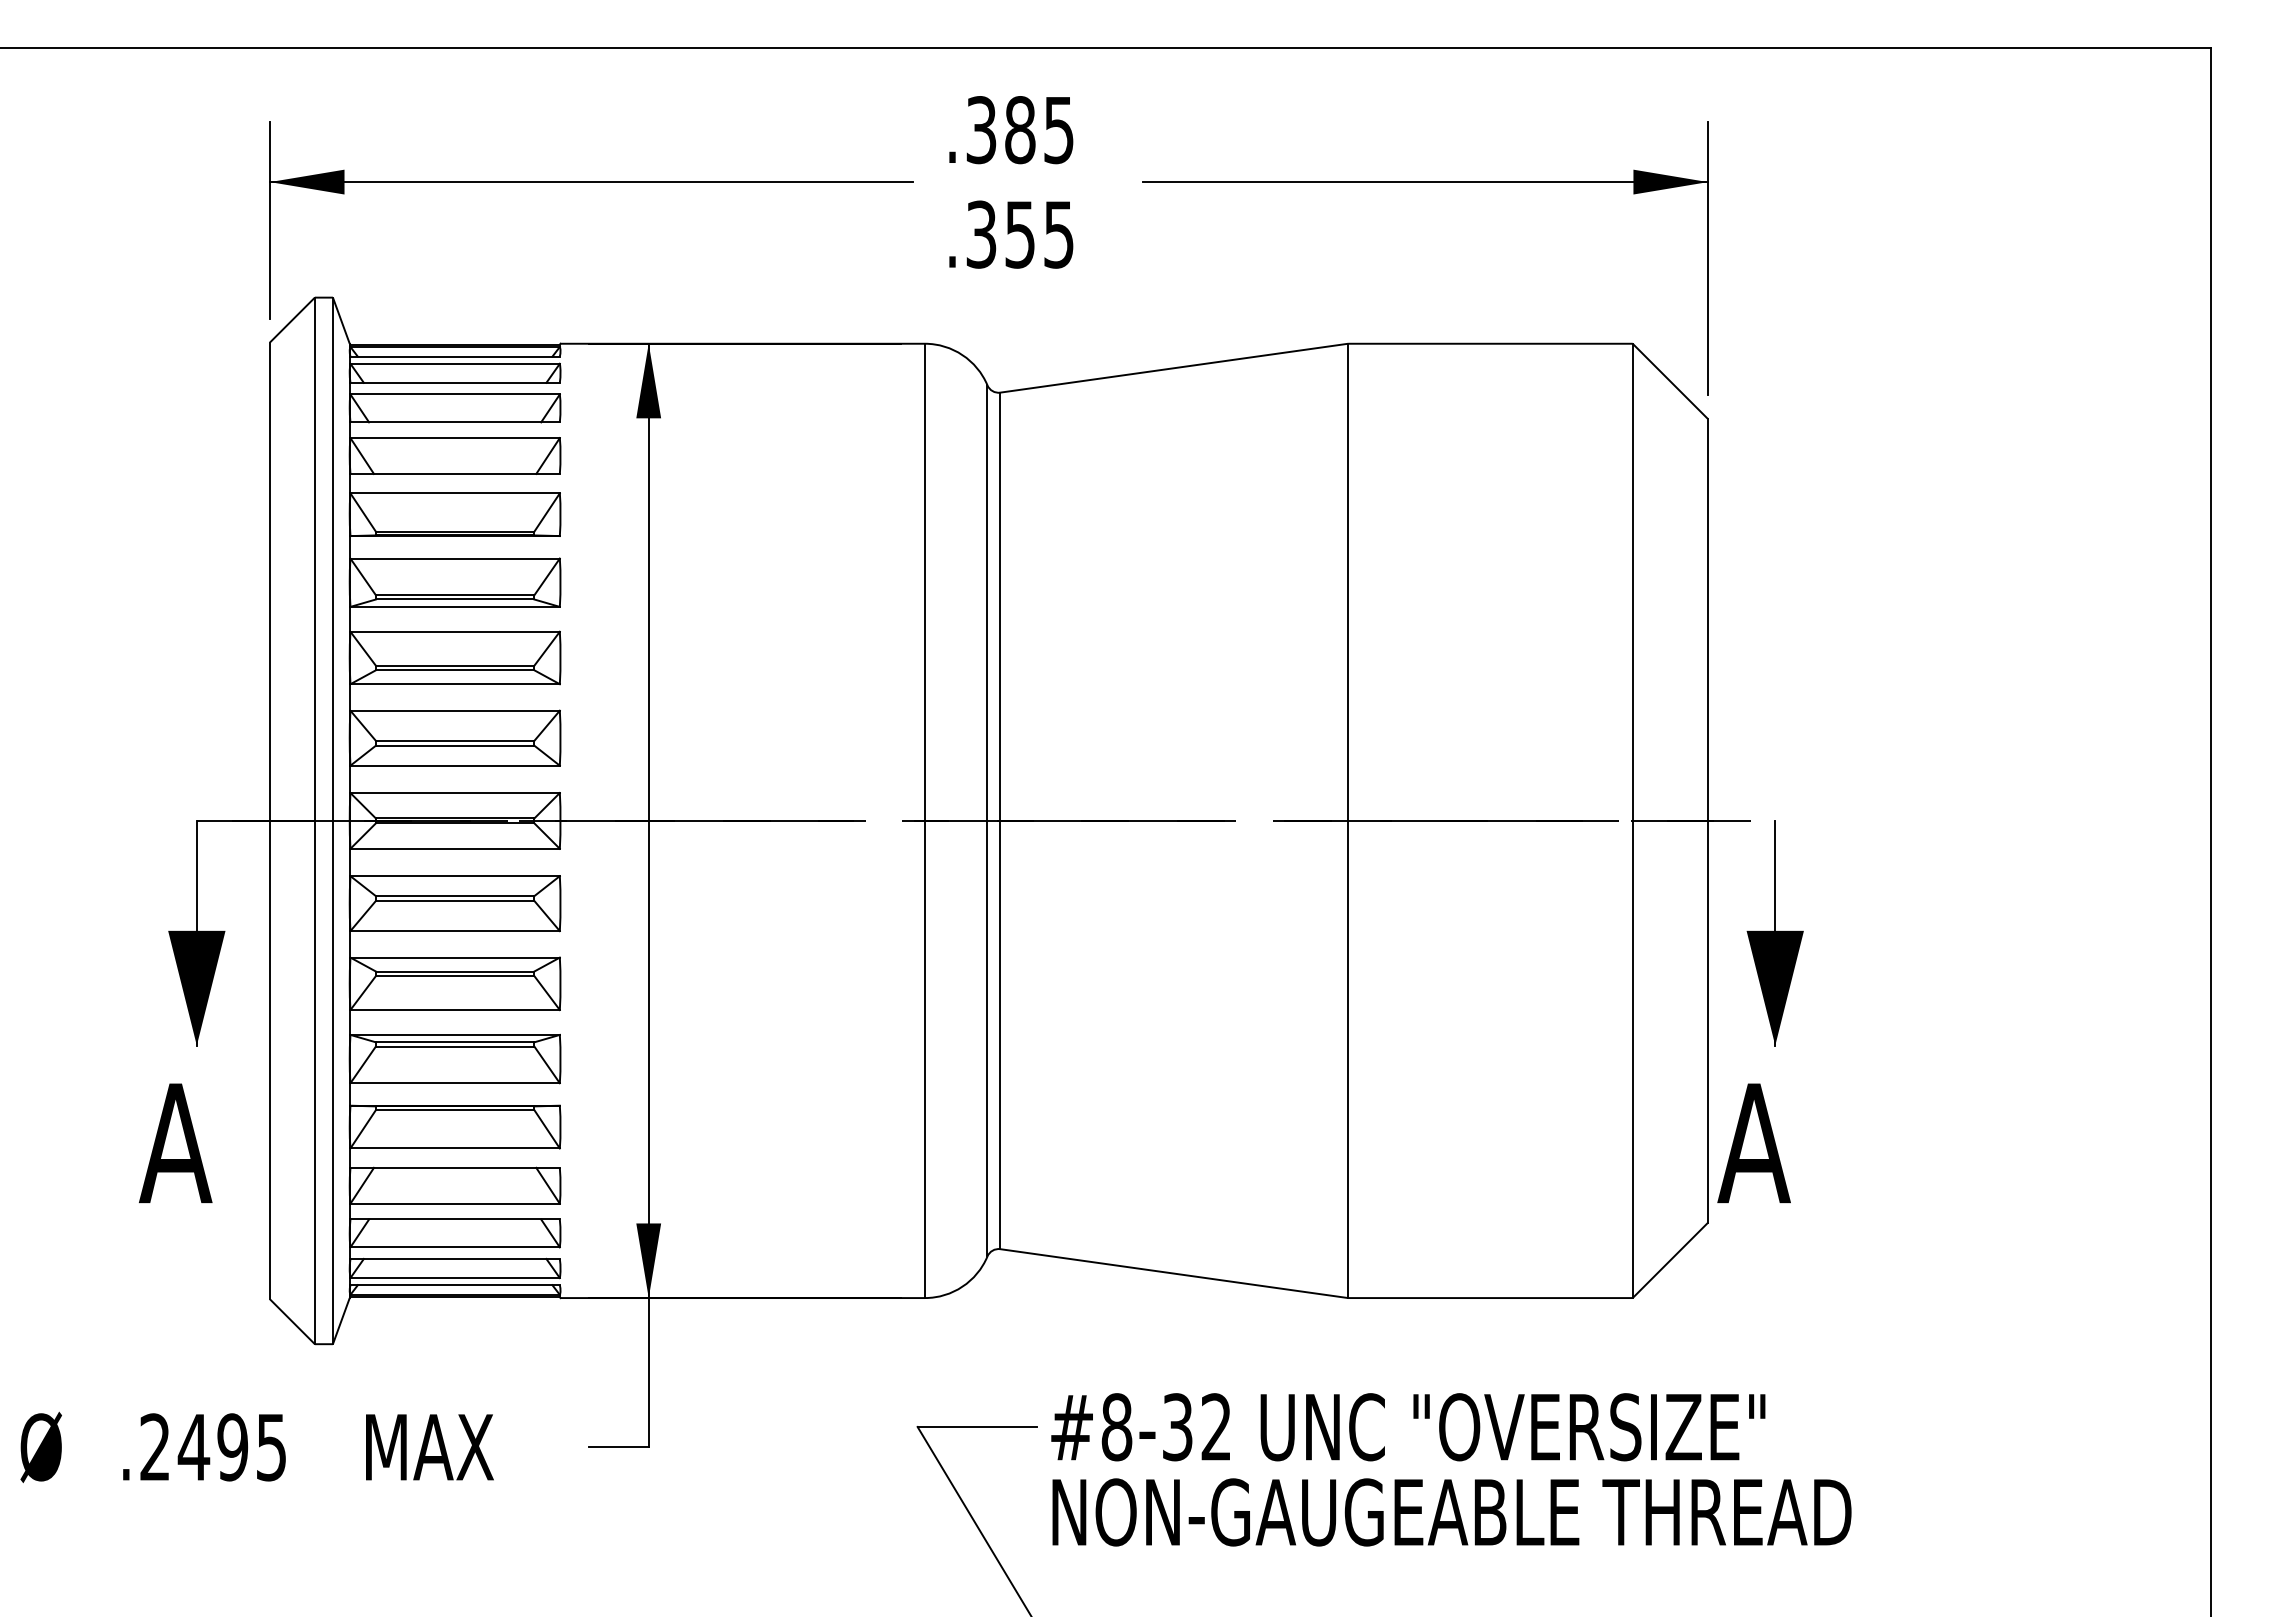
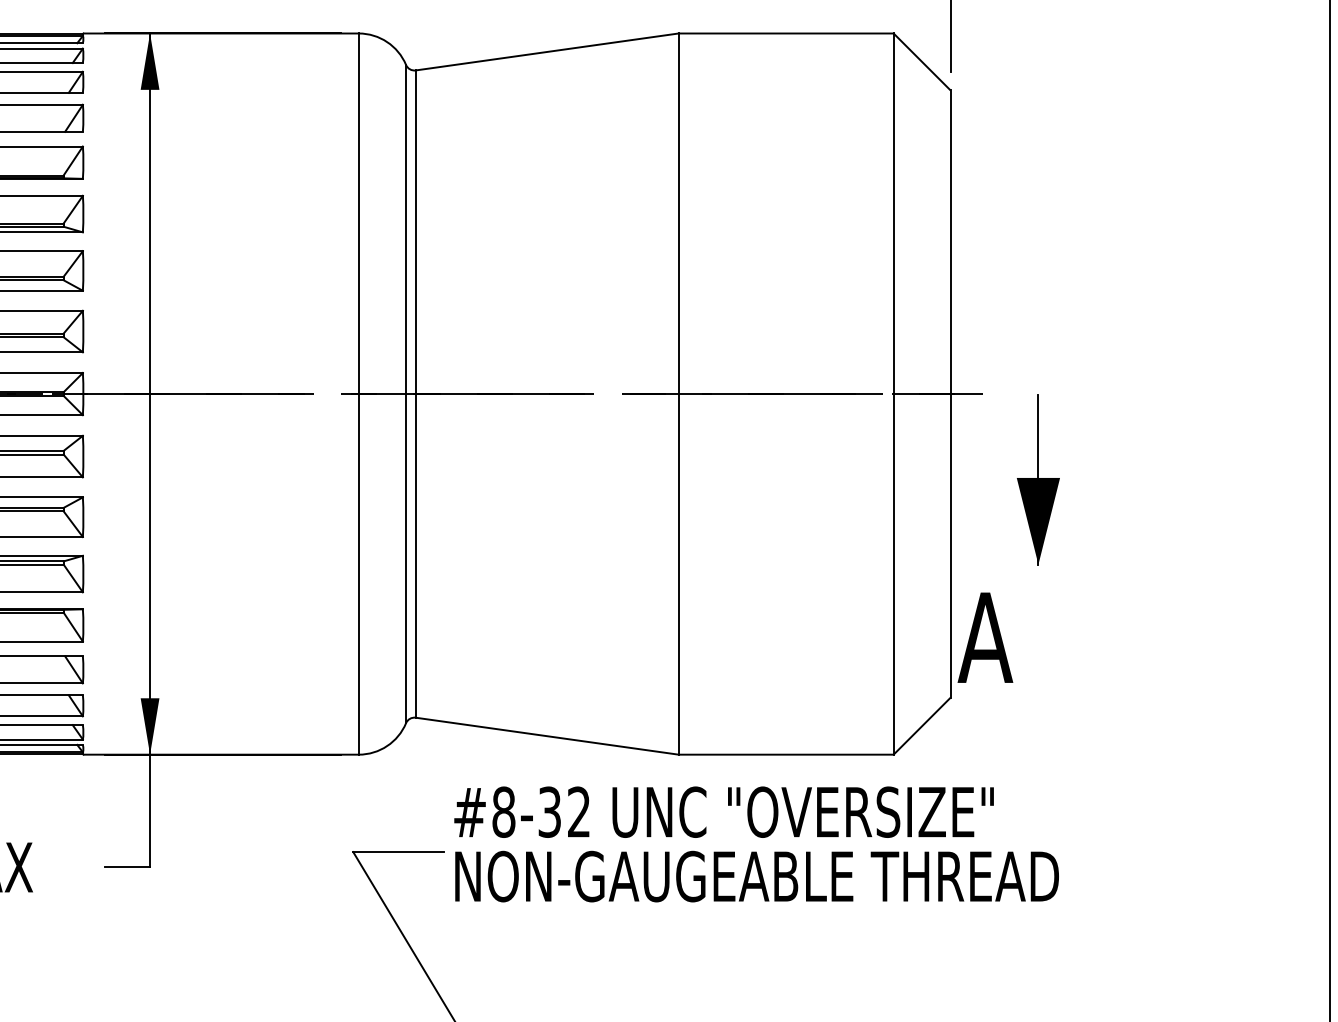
part: (1774, 933) -> (1037, 479), moved
text: (1451, 1469) -> (756, 844), moved

